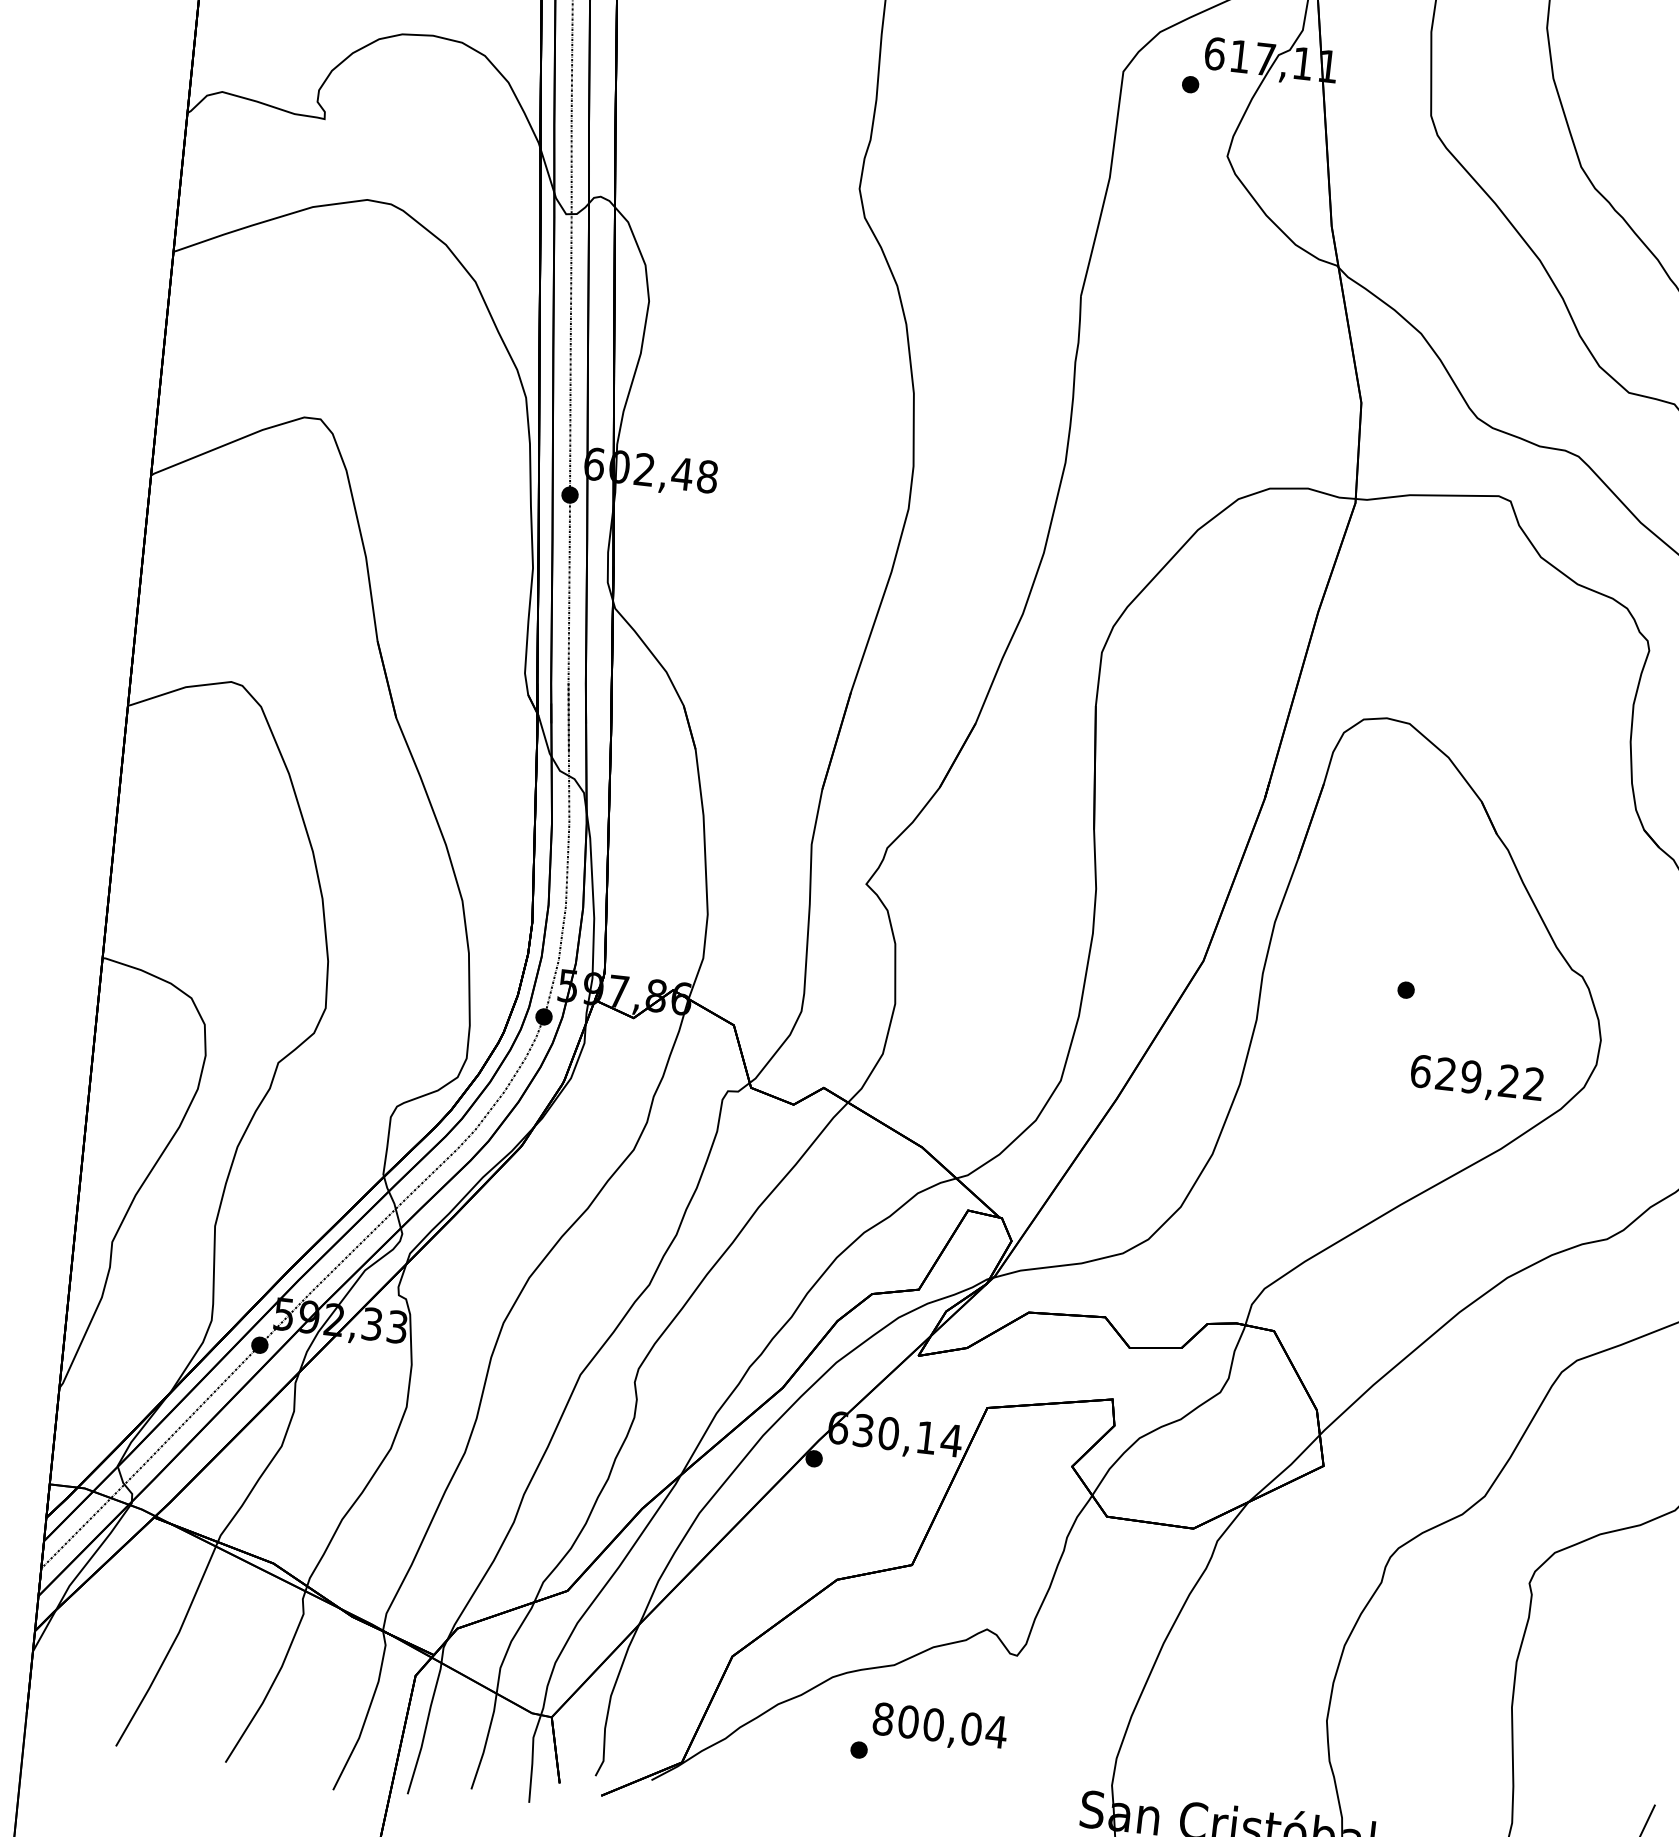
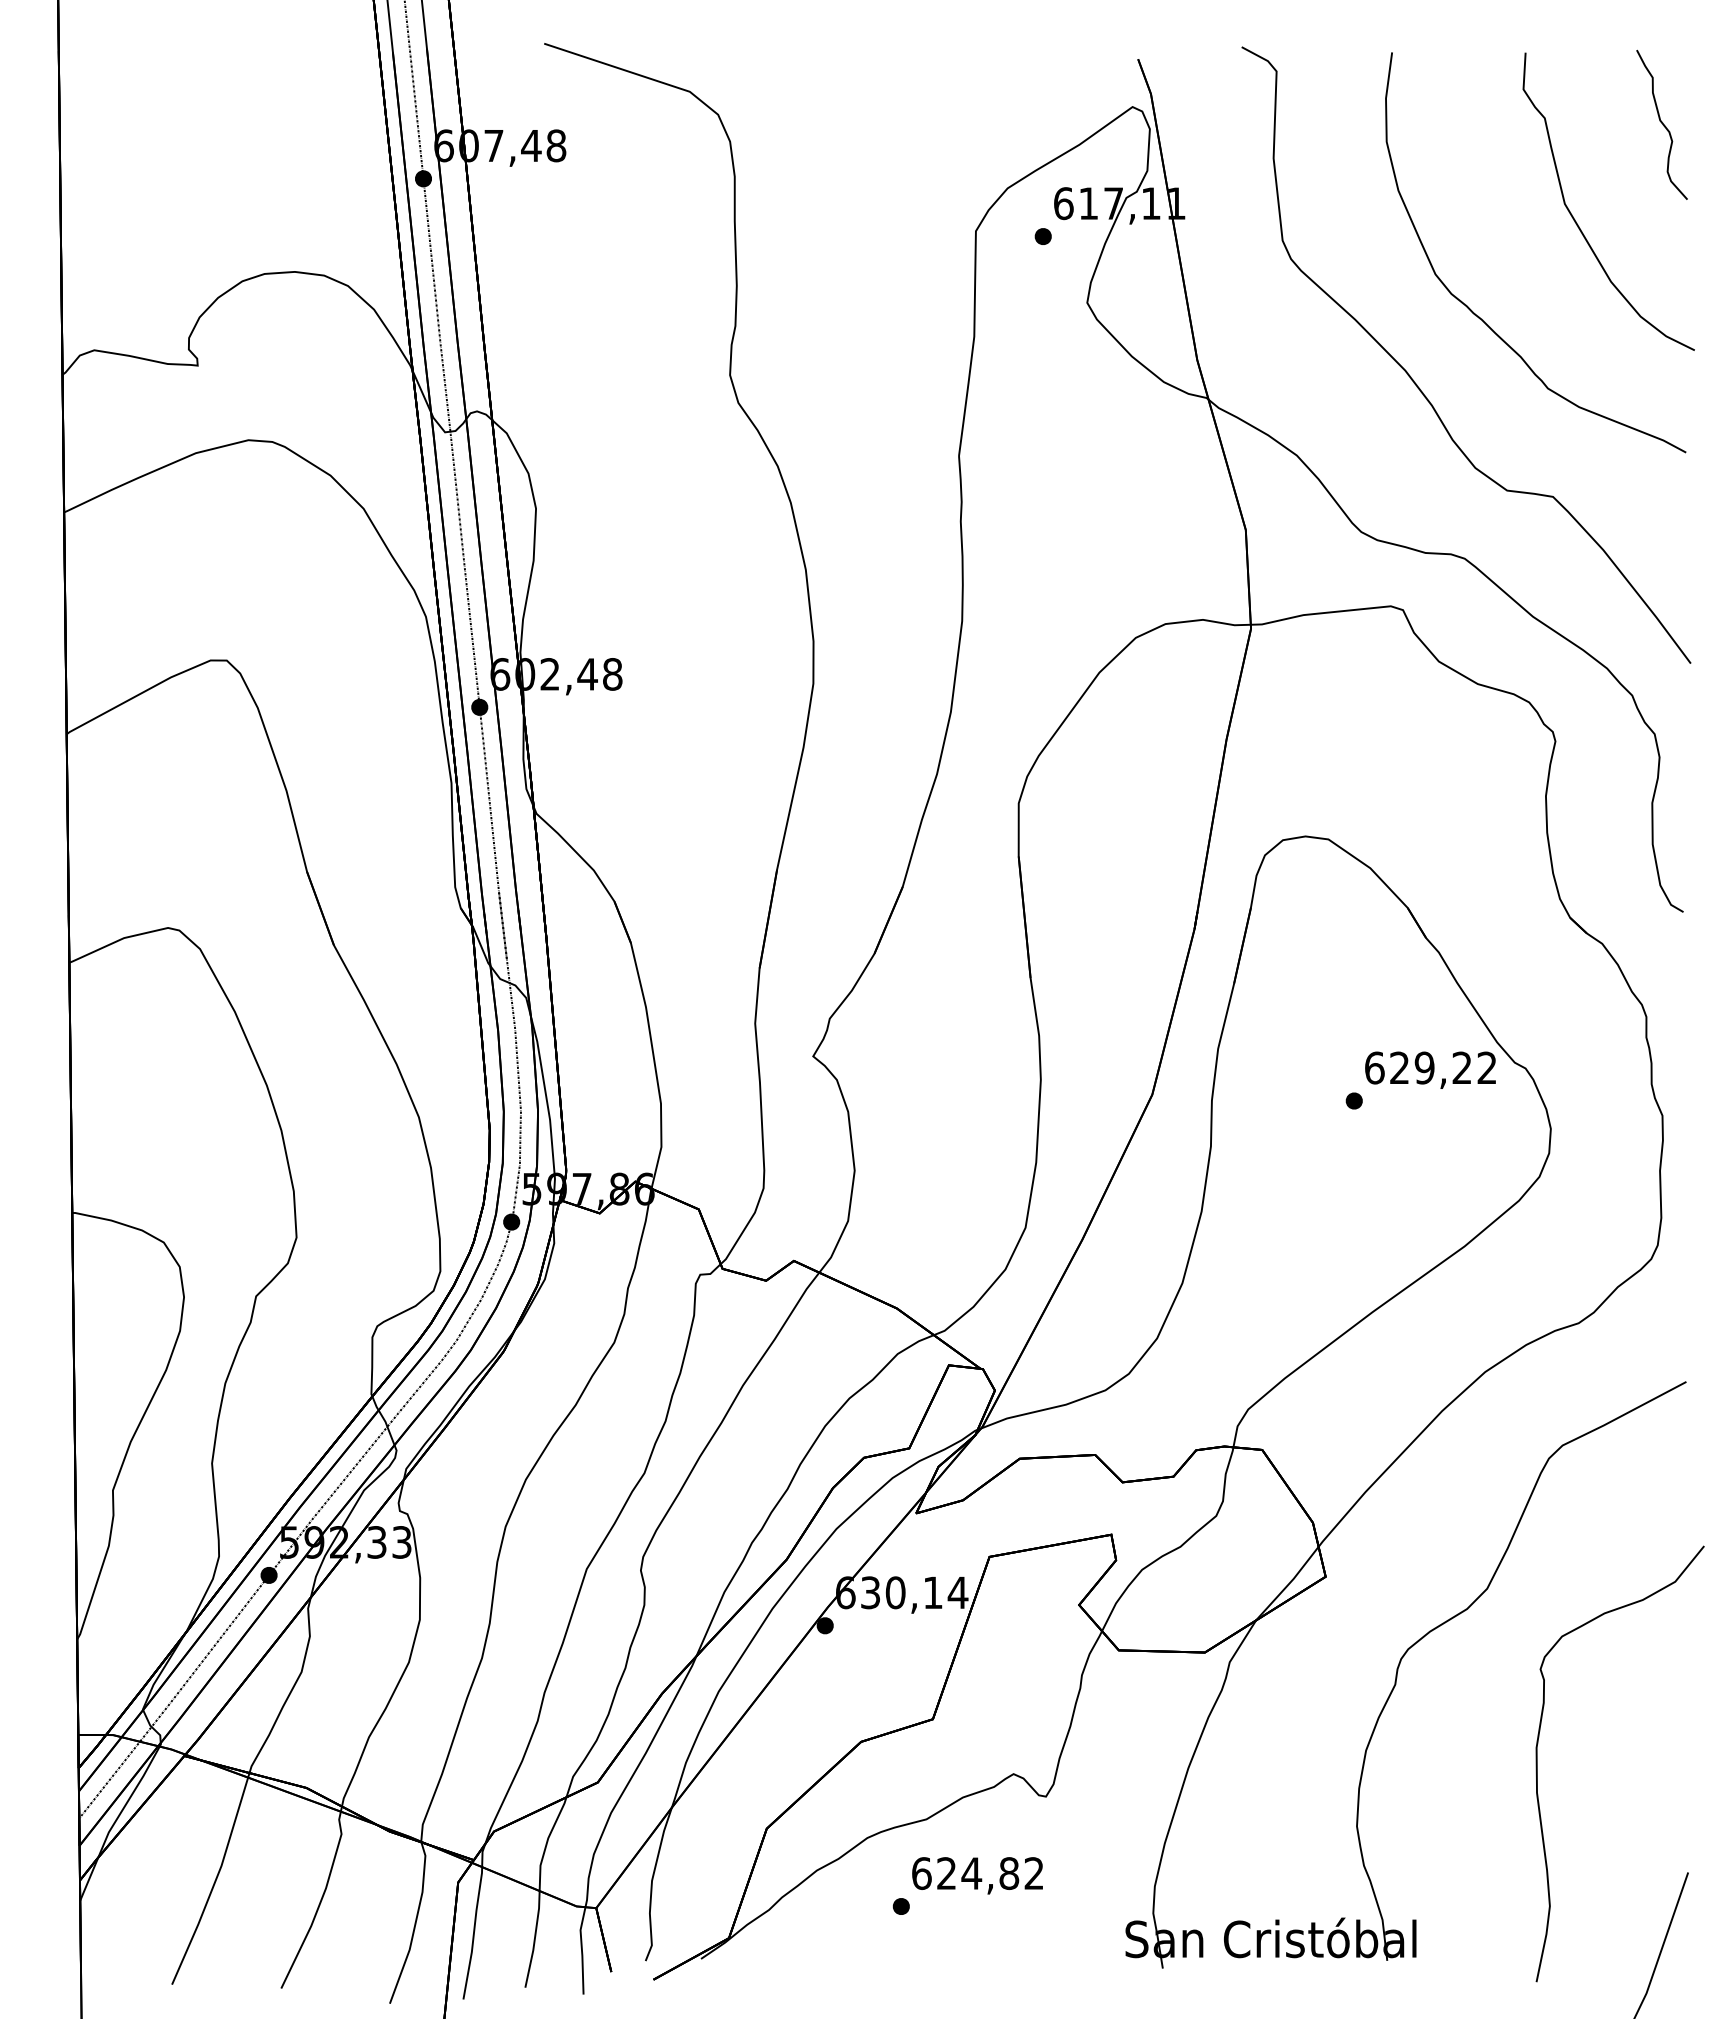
text: (1476, 1079) -> (1430, 1069), moved
text: (940, 1725) -> (978, 1873), 800,04 -> 624,82

